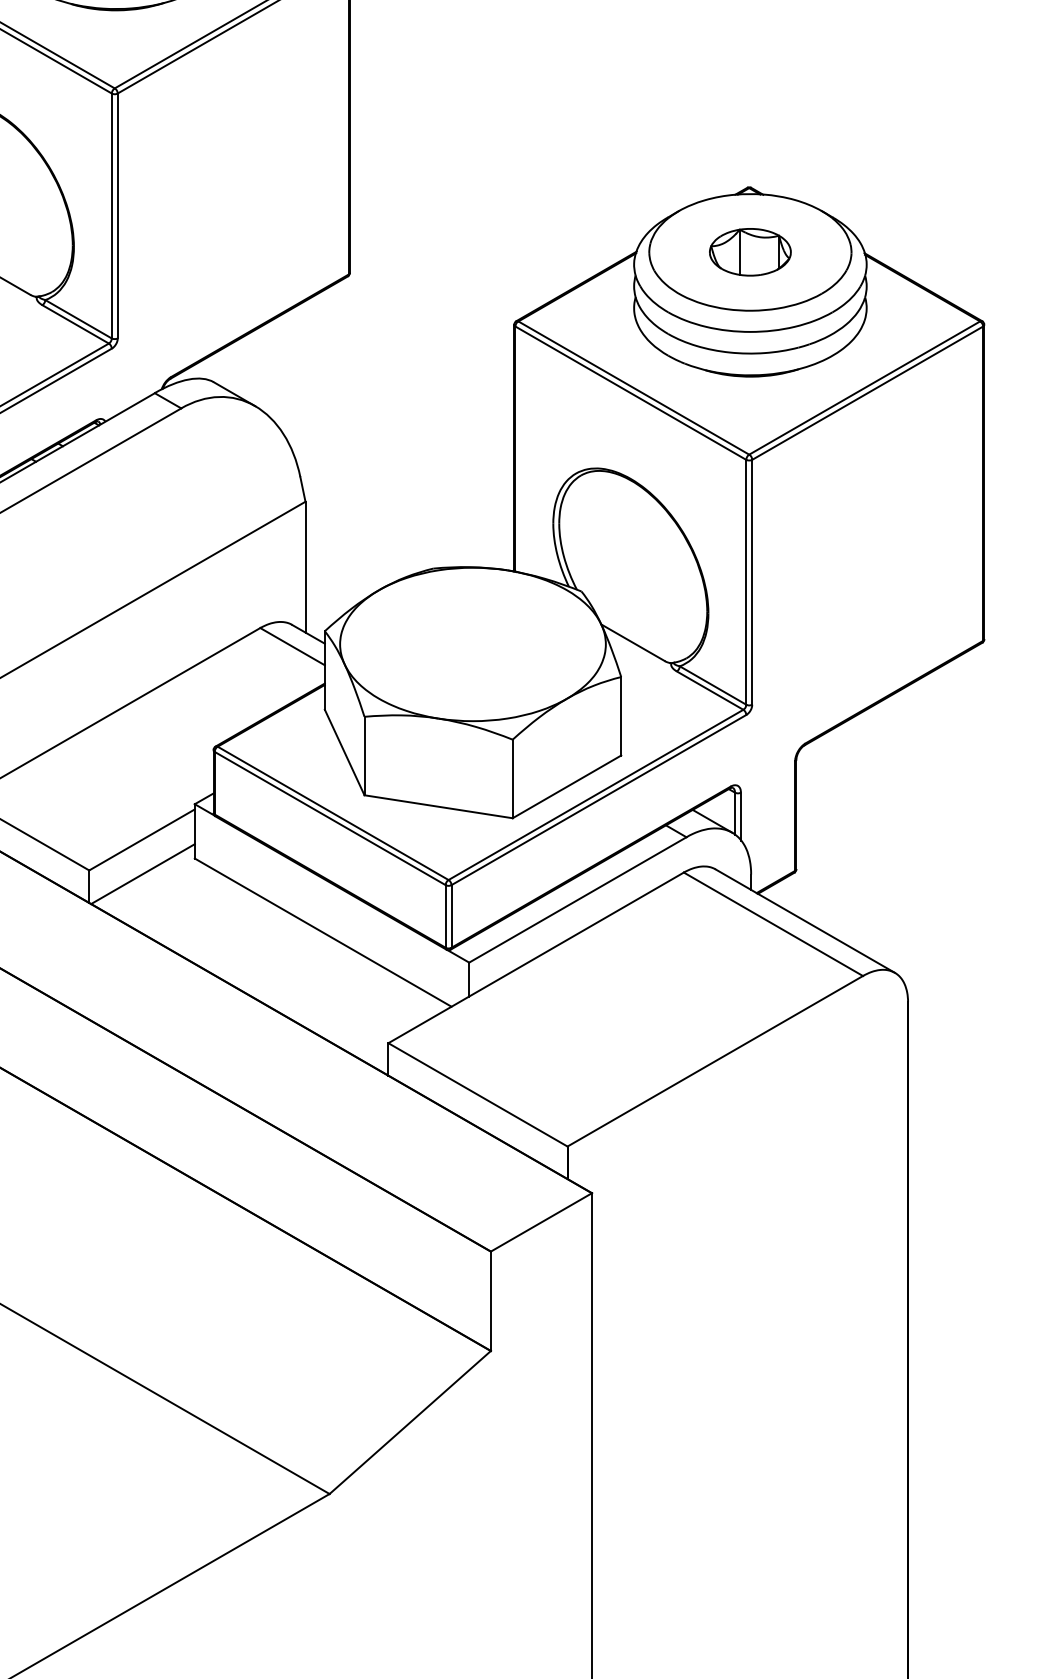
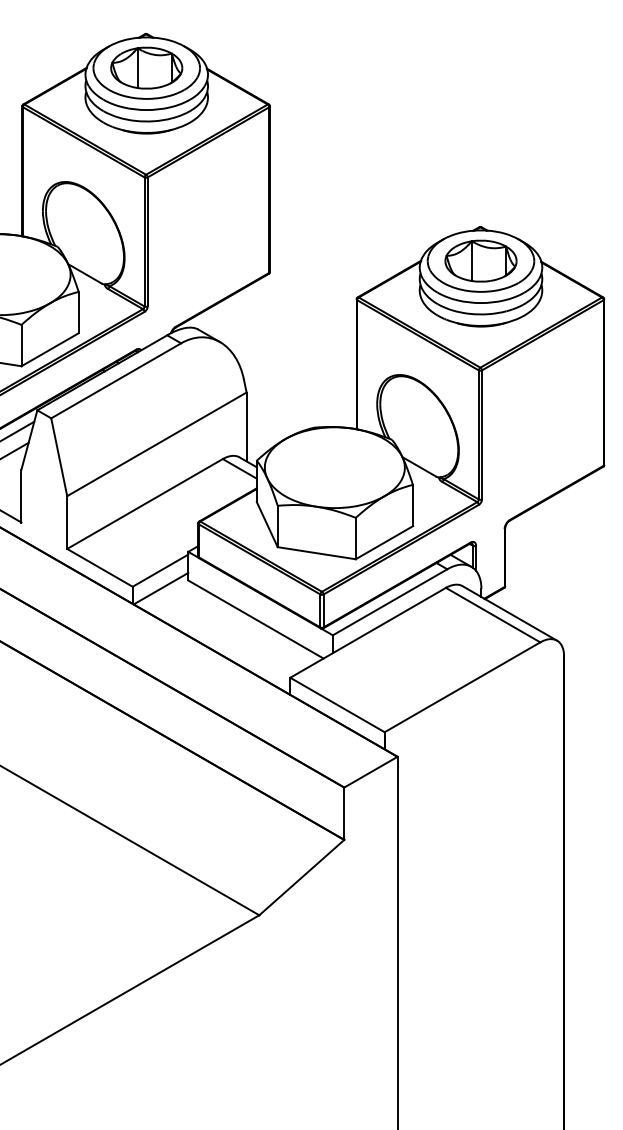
part: (749, 251) -> (480, 260), size x1.67

